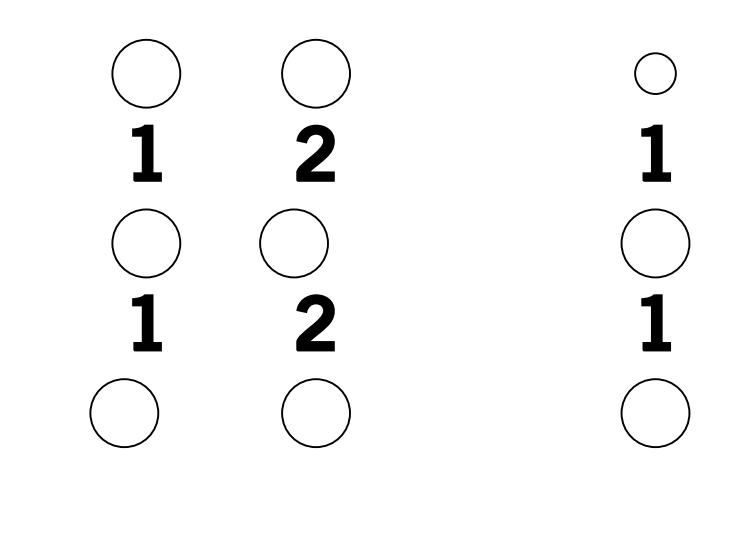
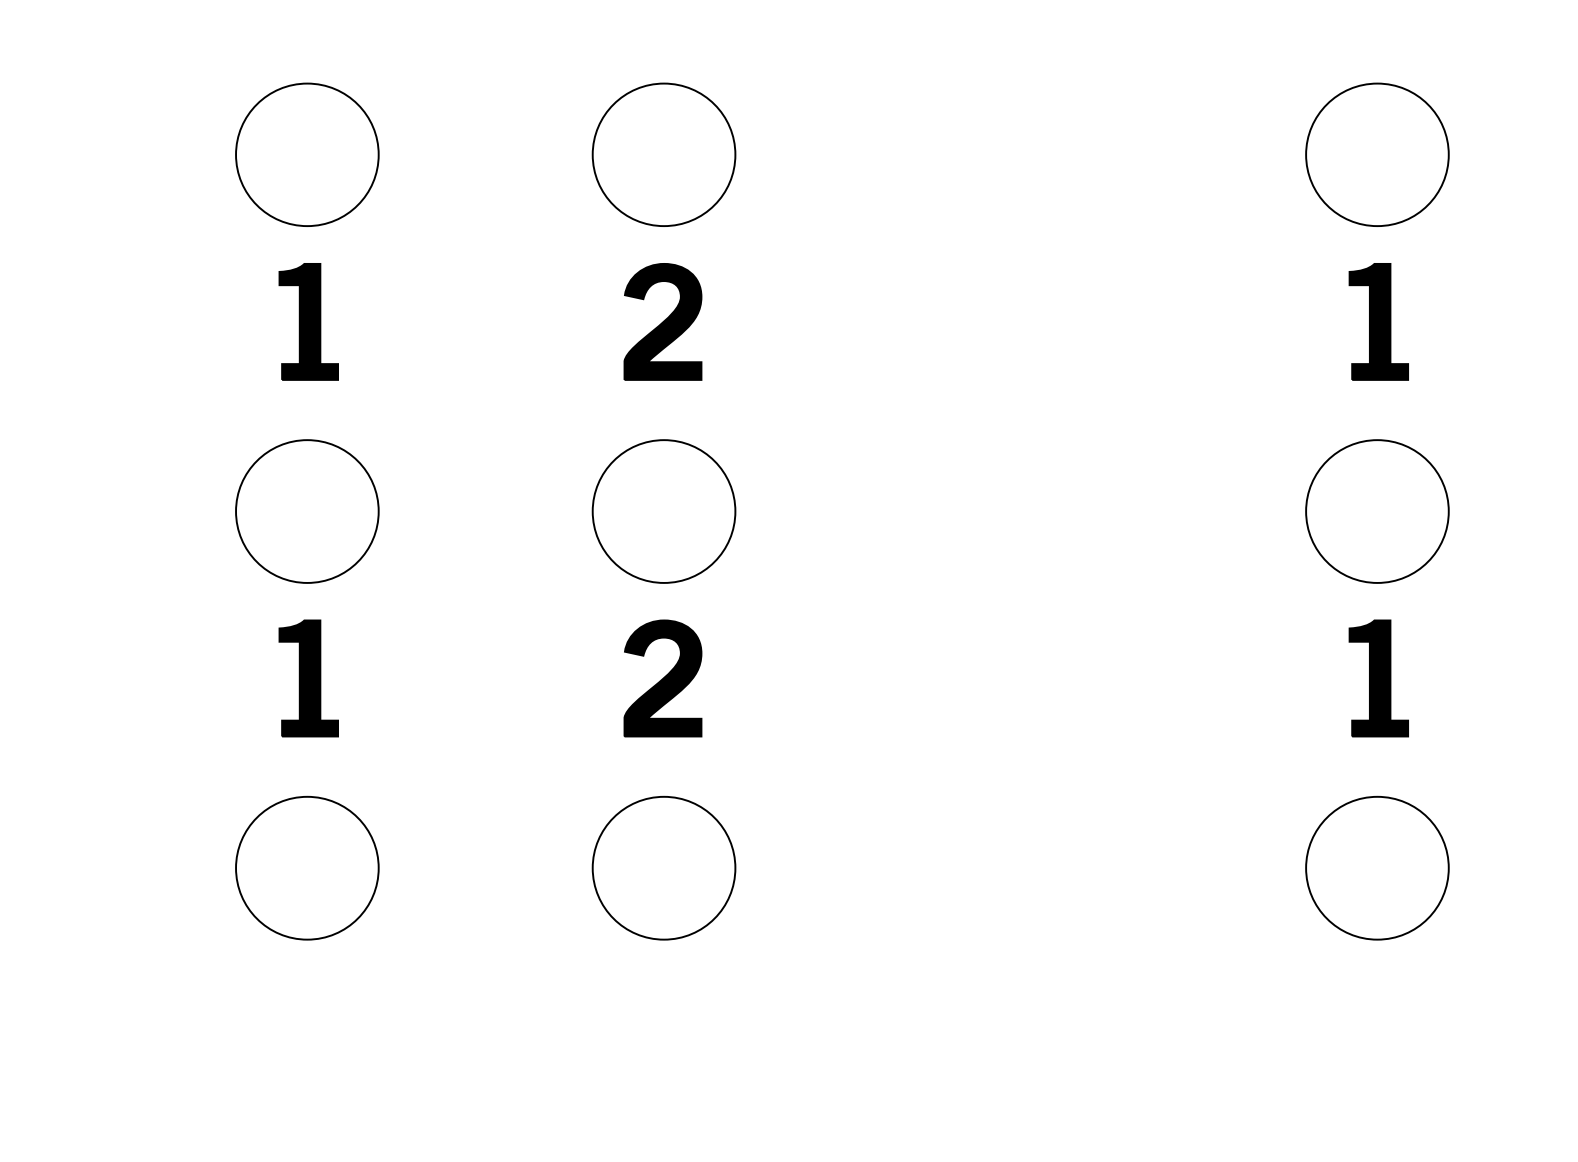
part: (655, 73) -> (1377, 154), size x1.67
part: (293, 243) -> (662, 511), moved
part: (124, 412) -> (307, 866), moved

